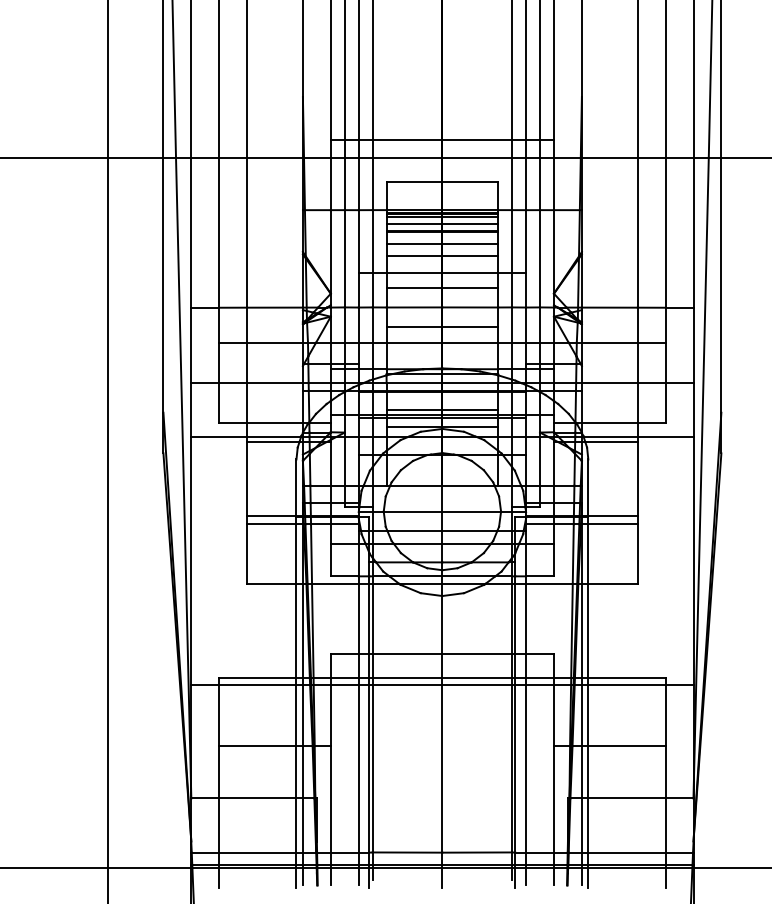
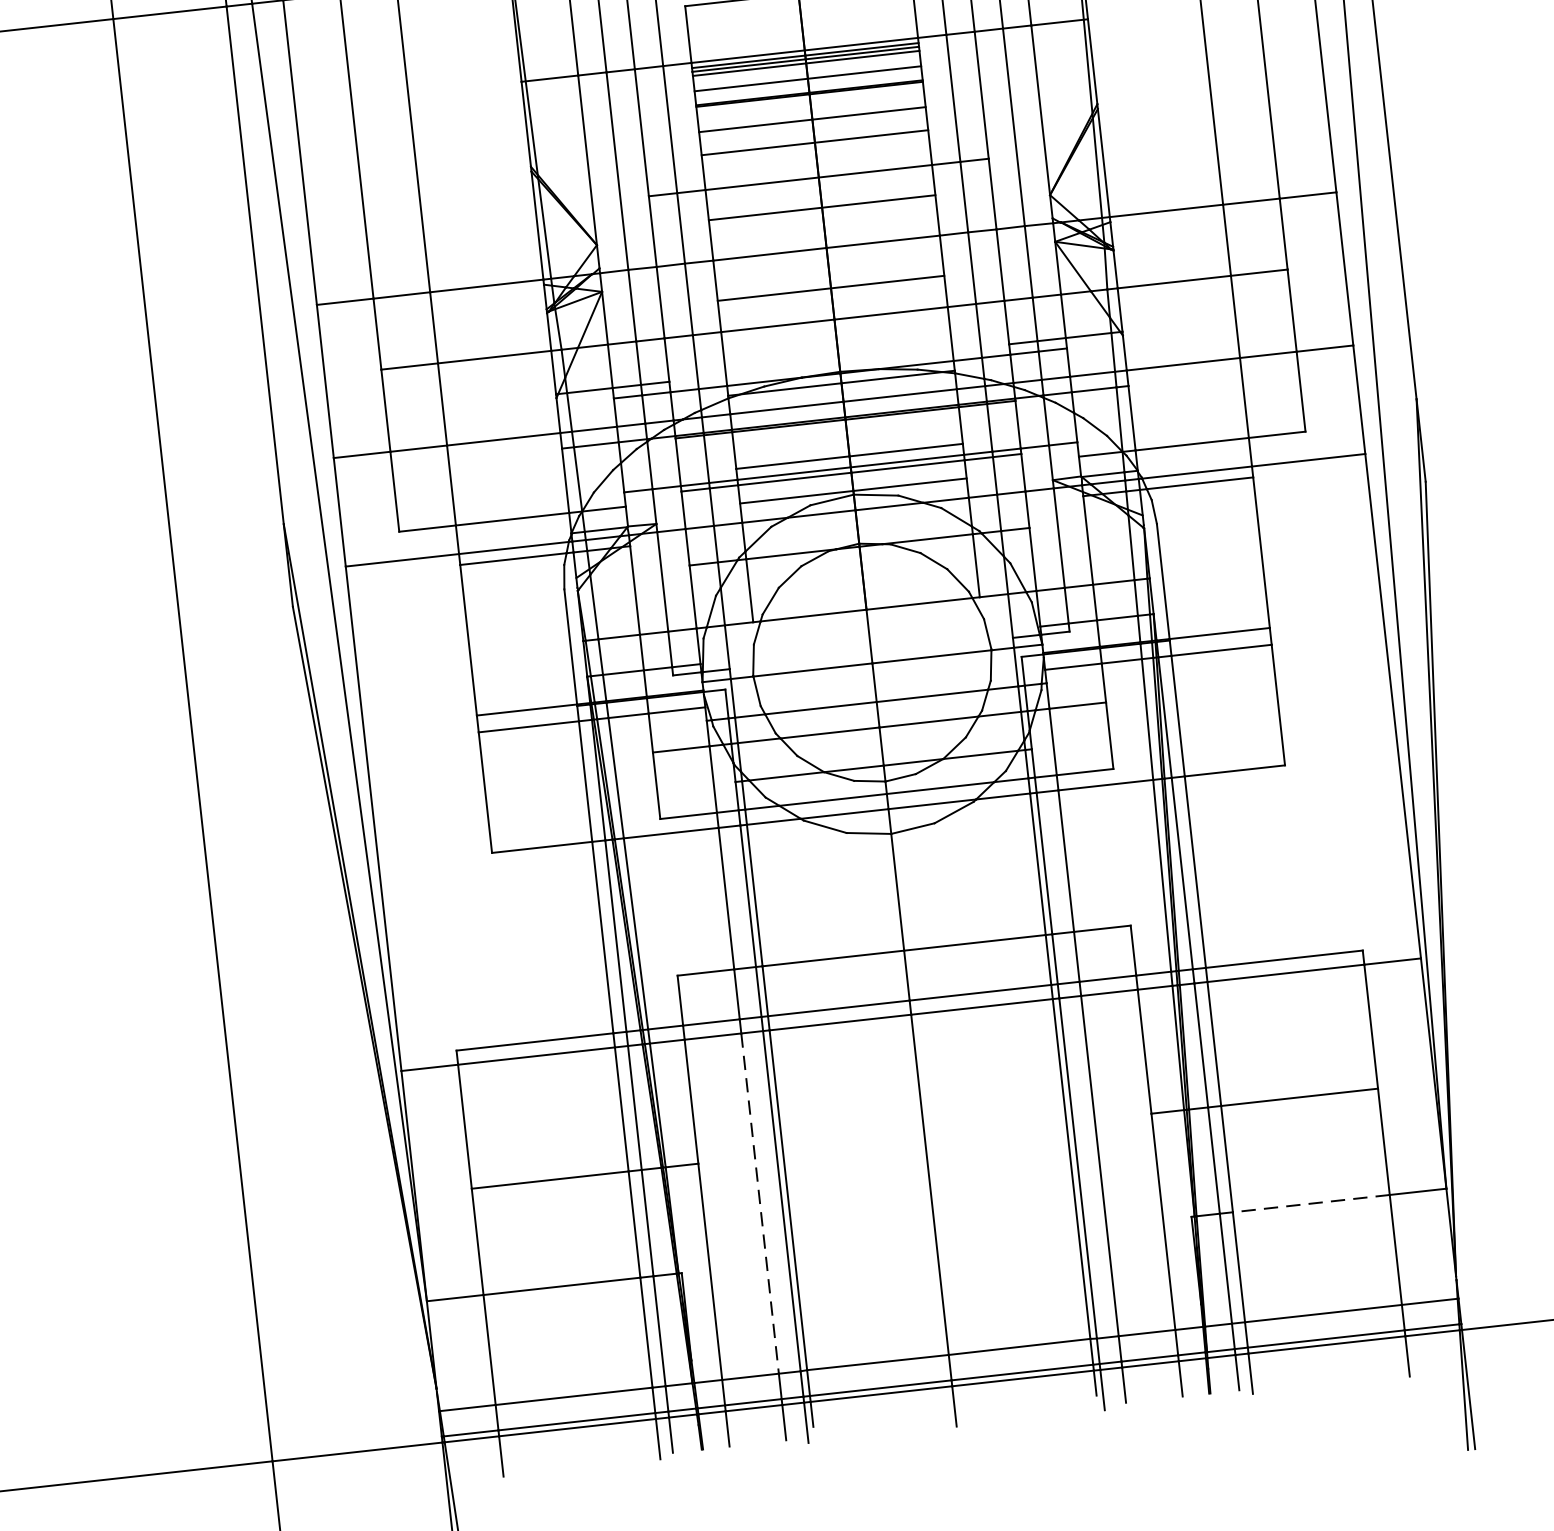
line: (358, 768) -> (759, 1202), solid -> dashed
line: (626, 798) -> (1310, 1203), solid -> dashed

